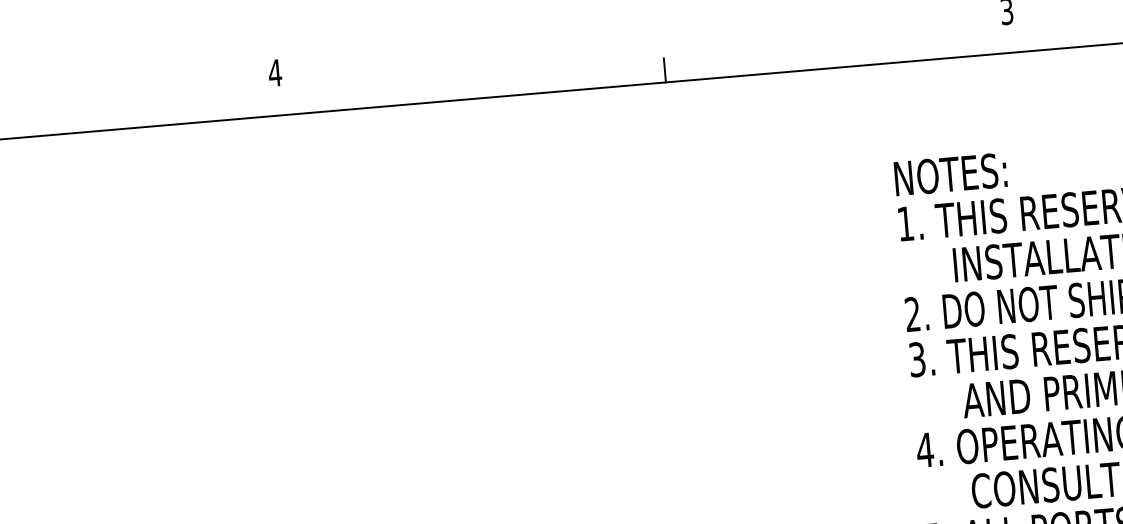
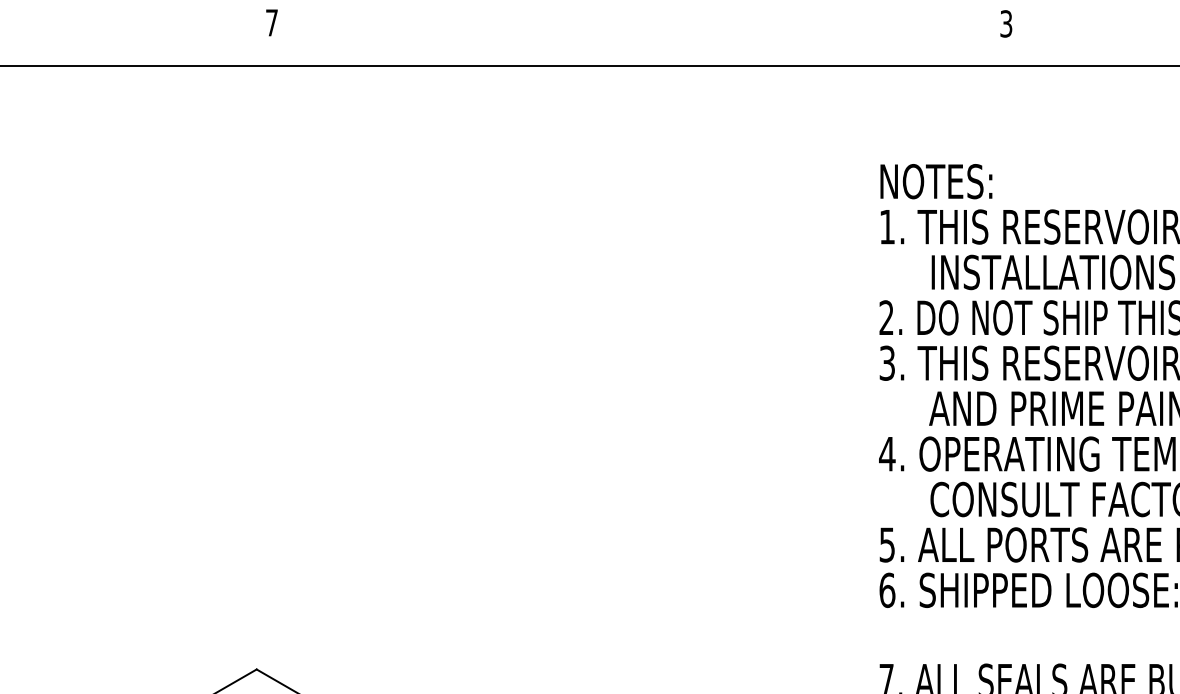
line: (664, 70) -> (660, 53), removed
text: (274, 72) -> (271, 22), 4 -> 7

